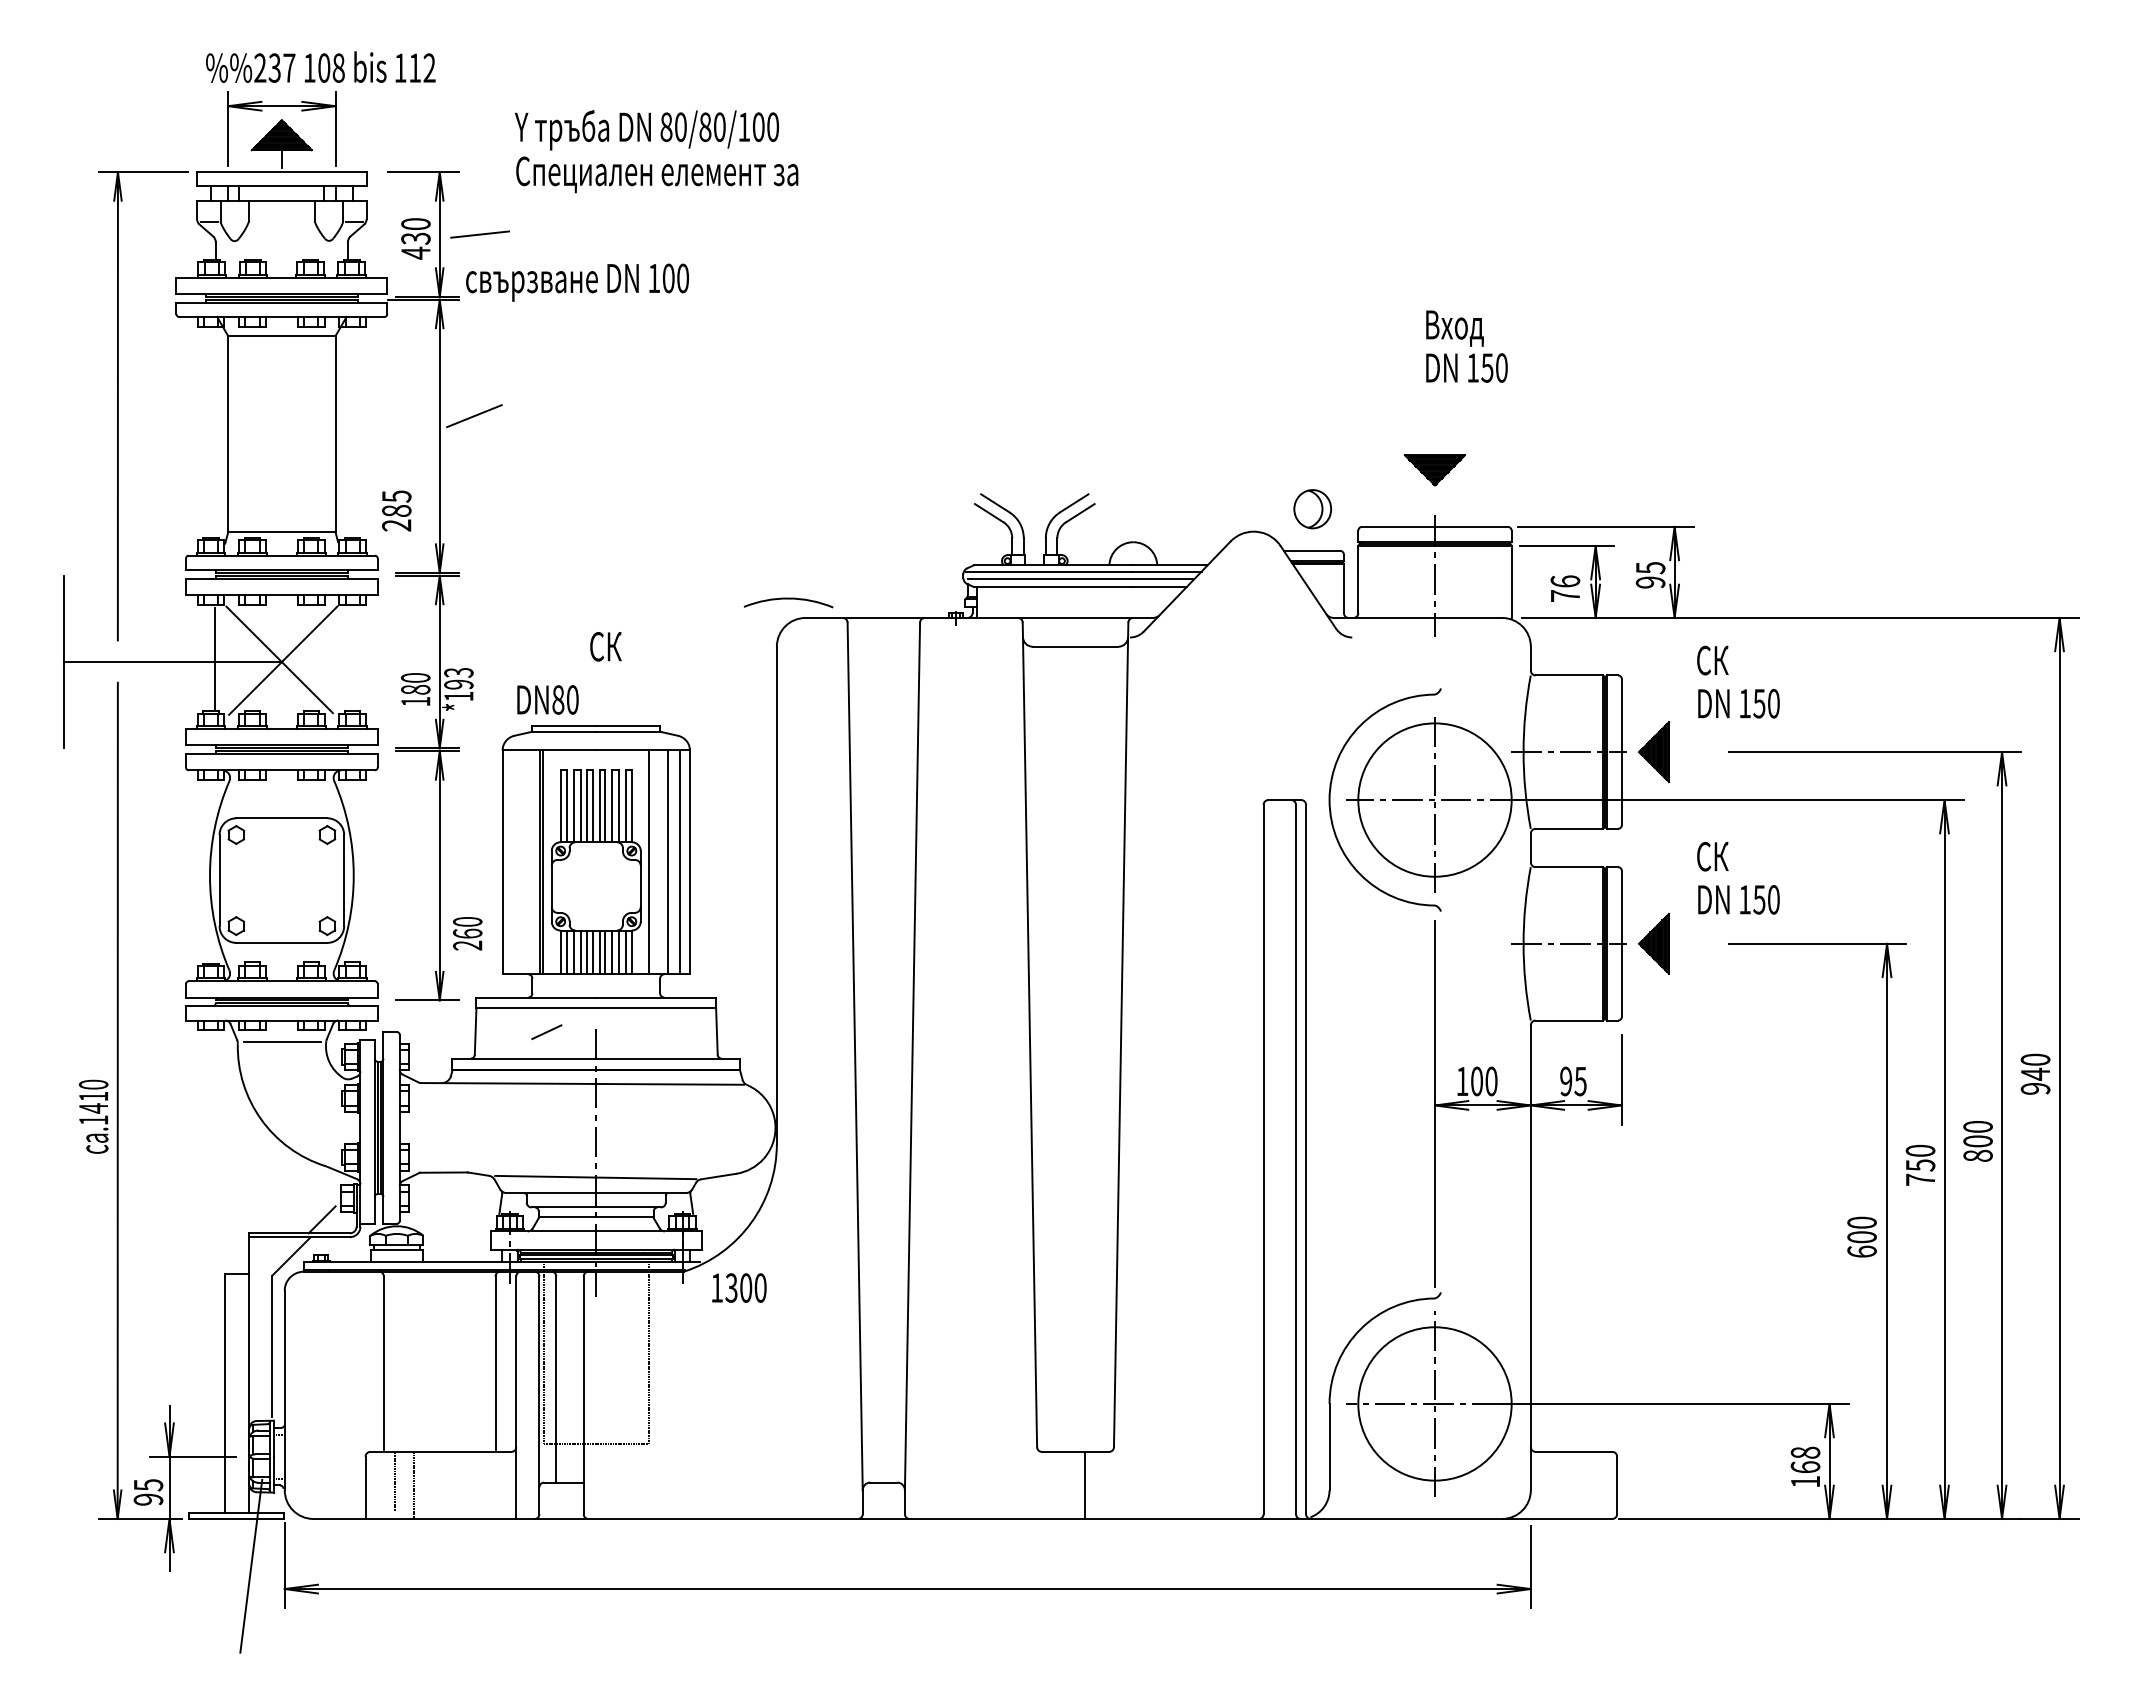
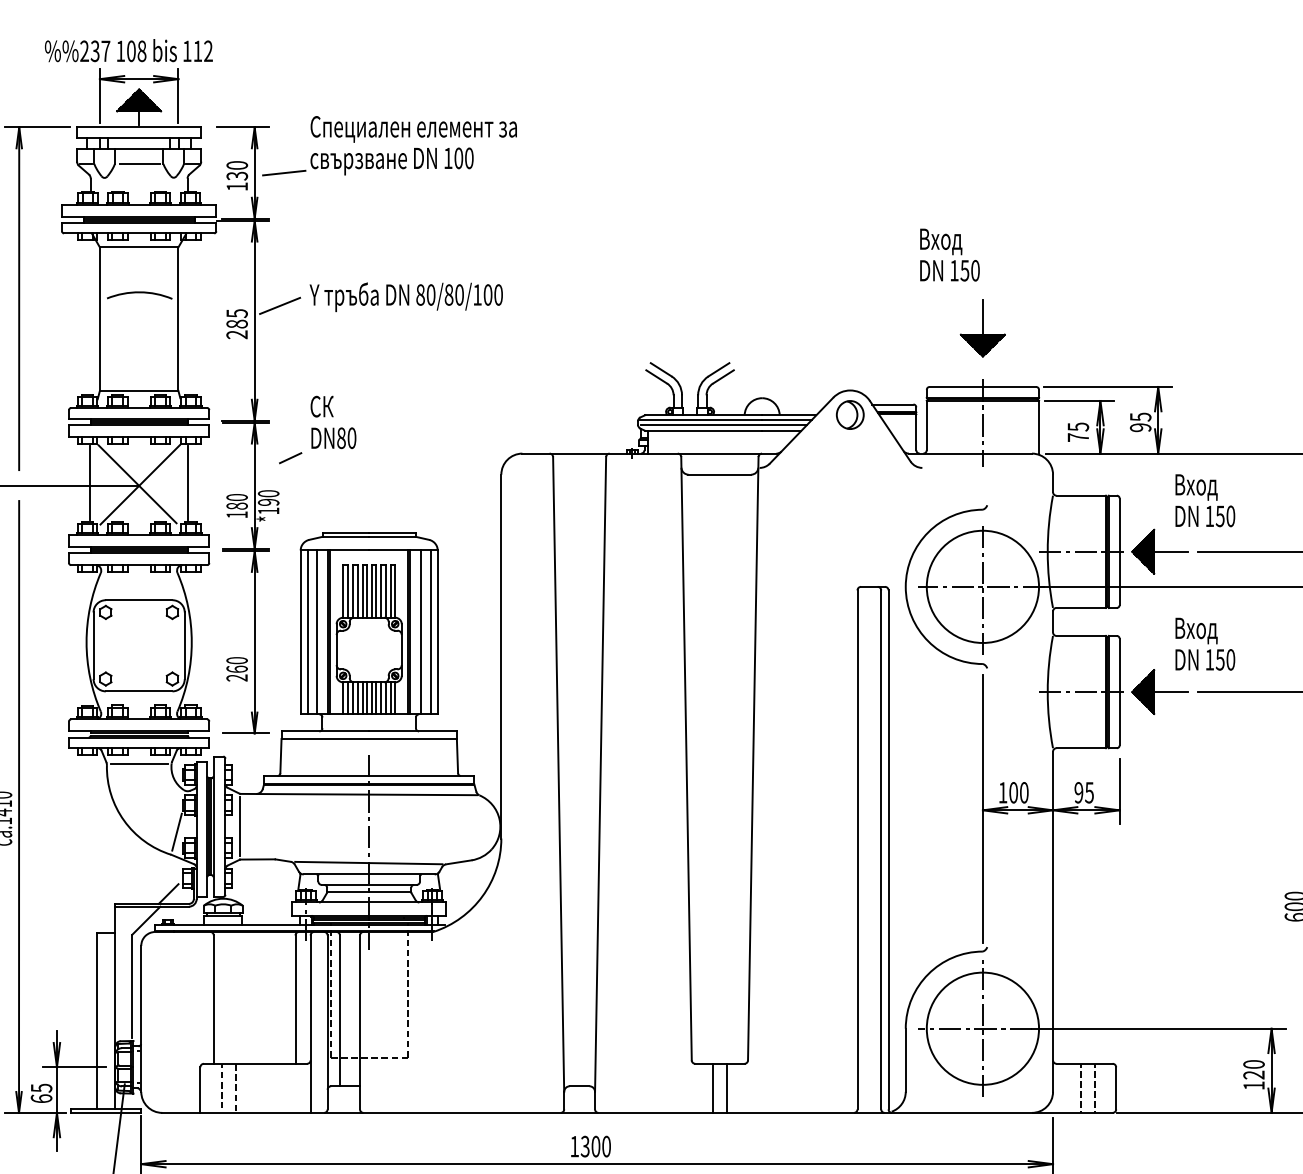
text: (320, 66) -> (128, 50), moved
text: (646, 130) -> (405, 297), moved
line: (282, 222) -> (139, 164), added
text: (415, 252) -> (236, 186), 430 -> 130
text: (577, 282) -> (392, 161), moved
text: (1466, 346) -> (949, 254), moved
line: (1434, 431) -> (982, 317), added
part: (1312, 509) -> (850, 415), moved
text: (396, 510) -> (236, 323), moved
text: (1565, 581) -> (1078, 426), 76 -> 75
arc: (788, 599) -> (139, 293), moved
text: (605, 646) -> (321, 406), moved
line: (348, 658) -> (187, 483), added
text: (1726, 663) -> (1196, 486), СК -> Вход
text: (458, 672) -> (268, 493), *193 -> *190
text: (547, 699) -> (333, 437), moved
line: (1692, 752) -> (1171, 552), added
text: (1726, 859) -> (1196, 630), СК -> Вход
line: (512, 862) -> (307, 632), added
line: (524, 862) -> (316, 632), added
line: (652, 862) -> (410, 632), added
text: (467, 933) -> (236, 669), moved
line: (1692, 943) -> (1171, 691), added
line: (546, 1031) -> (290, 457), moved
line: (419, 1127) -> (239, 826), added
line: (333, 1135) -> (176, 832), added
text: (739, 1287) -> (591, 1146), moved
text: (1805, 1459) -> (1254, 1069), 168 -> 120
line: (1065, 1484) -> (712, 1087), added
line: (1569, 1484) -> (1081, 1087), added
line: (1588, 1484) -> (1095, 1087), added
text: (148, 1499) -> (41, 1098), 95 -> 65

